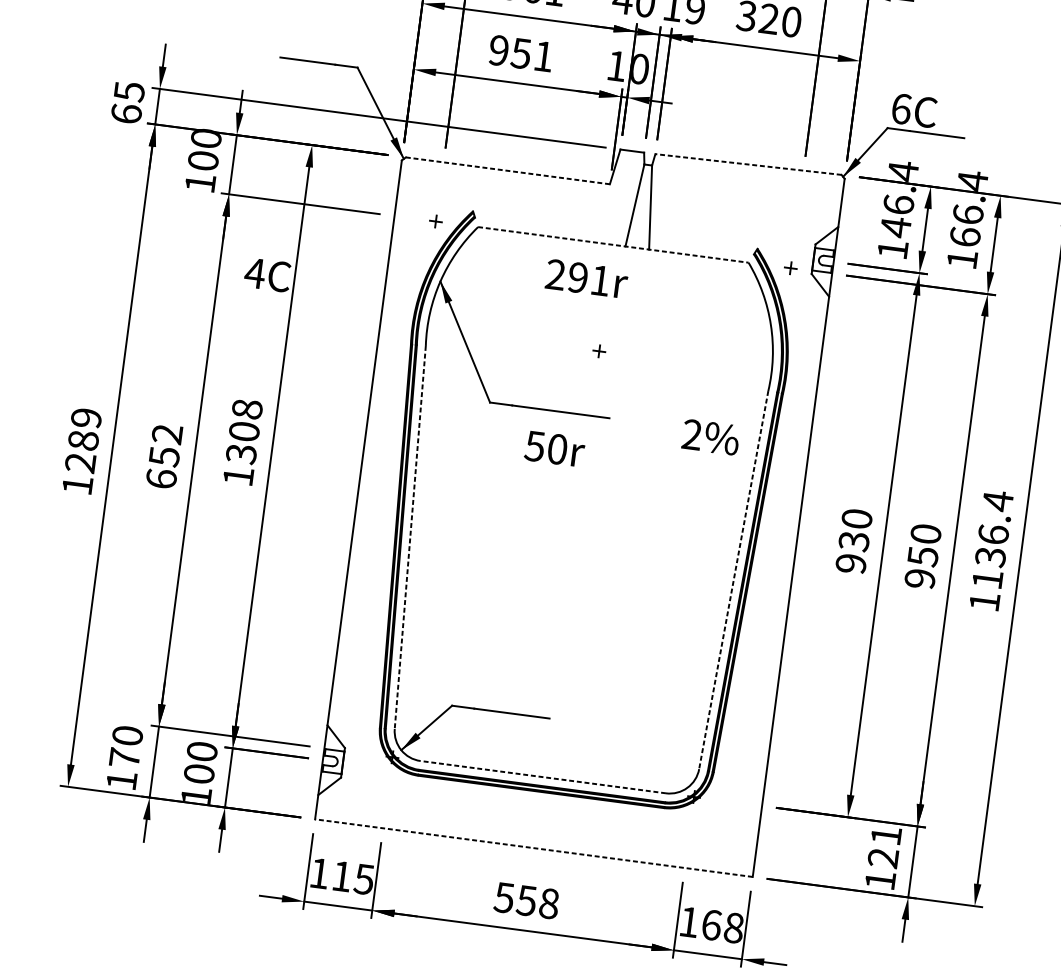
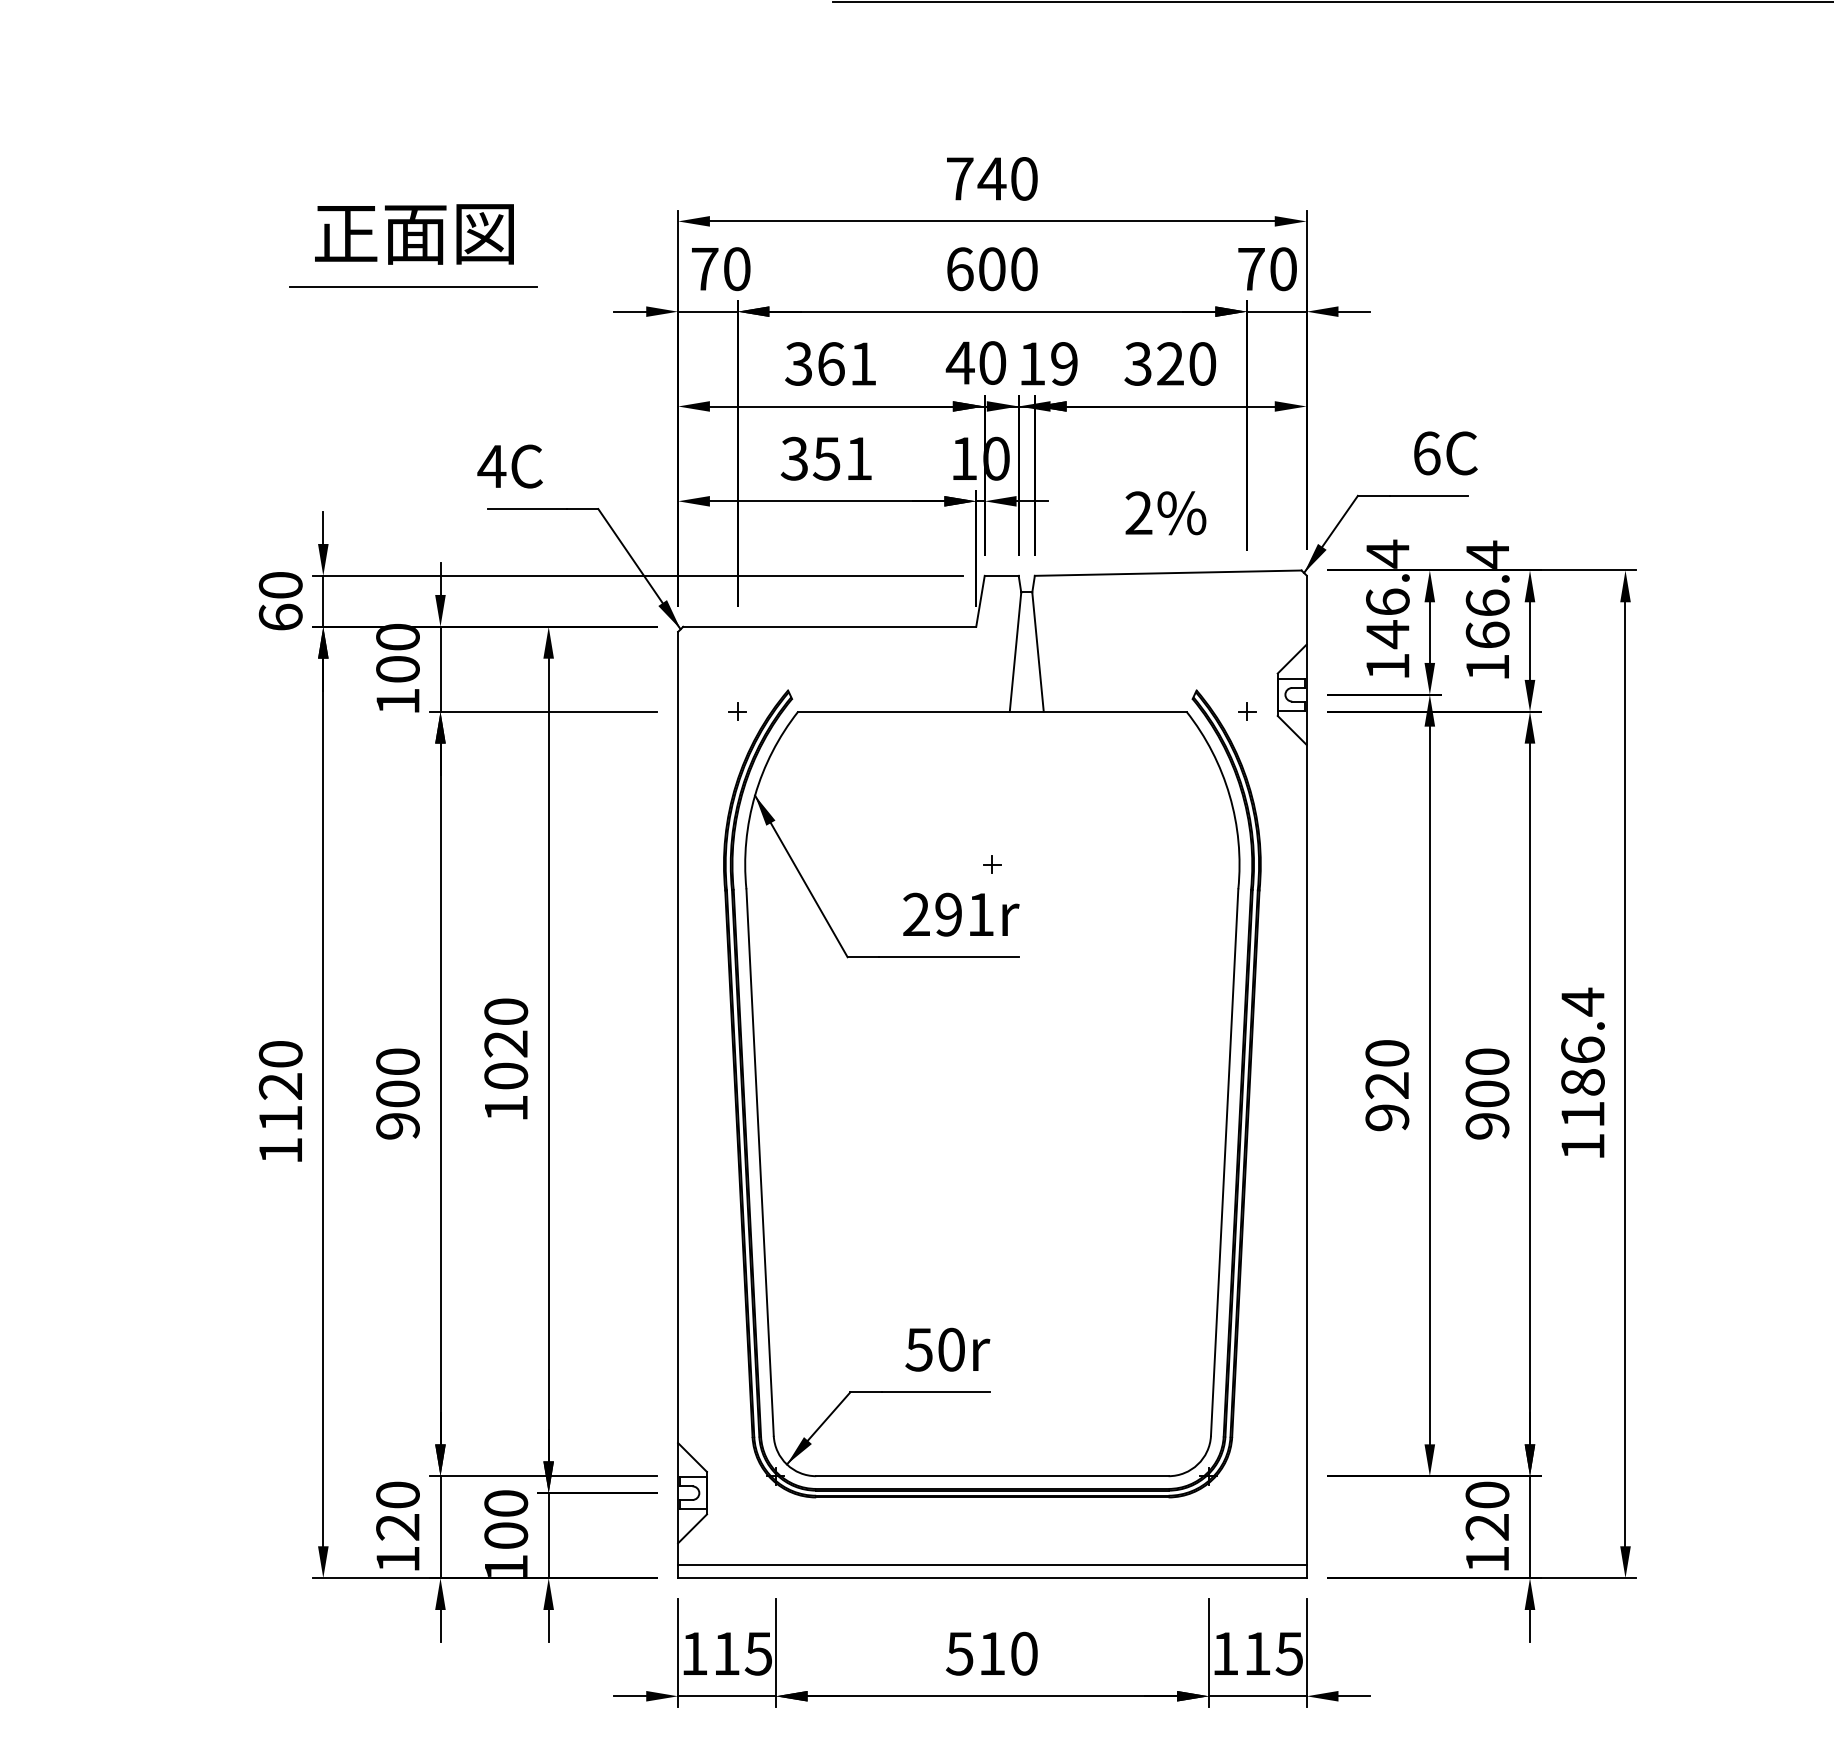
text: (498, 50) -> (793, 458), 951 -> 351
text: (129, 91) -> (280, 585), 65 -> 60
text: (914, 110) -> (1445, 453), moved
line: (747, 164) -> (1167, 573), dashed -> solid
line: (507, 170) -> (829, 626), dashed -> solid
line: (613, 244) -> (992, 711), dashed -> solid
text: (267, 274) -> (509, 466), moved
text: (587, 278) -> (961, 914), moved
text: (244, 432) -> (506, 1044), 1308 -> 1020
text: (710, 437) -> (1165, 513), moved
text: (83, 440) -> (280, 1086), 1289 -> 1120
text: (554, 448) -> (947, 1349), moved
text: (164, 456) -> (397, 1093), 652 -> 900
line: (410, 537) -> (760, 1162), dashed -> solid
text: (854, 541) -> (1387, 1085), 930 -> 920
text: (923, 556) -> (1487, 1094), 950 -> 900
text: (990, 557) -> (1582, 1082), 1136.4 -> 1186.4
line: (733, 580) -> (1224, 1162), dashed -> solid
text: (124, 757) -> (397, 1526), 170 -> 120
line: (542, 777) -> (991, 1476), dashed -> solid
text: (886, 835) -> (1487, 1494), 121 -> 120
line: (535, 839) -> (992, 1565), added
line: (533, 848) -> (991, 1578), dashed -> solid
text: (537, 902) -> (1007, 1653), 558 -> 510
text: (723, 926) -> (1274, 1653), 168 -> 115

